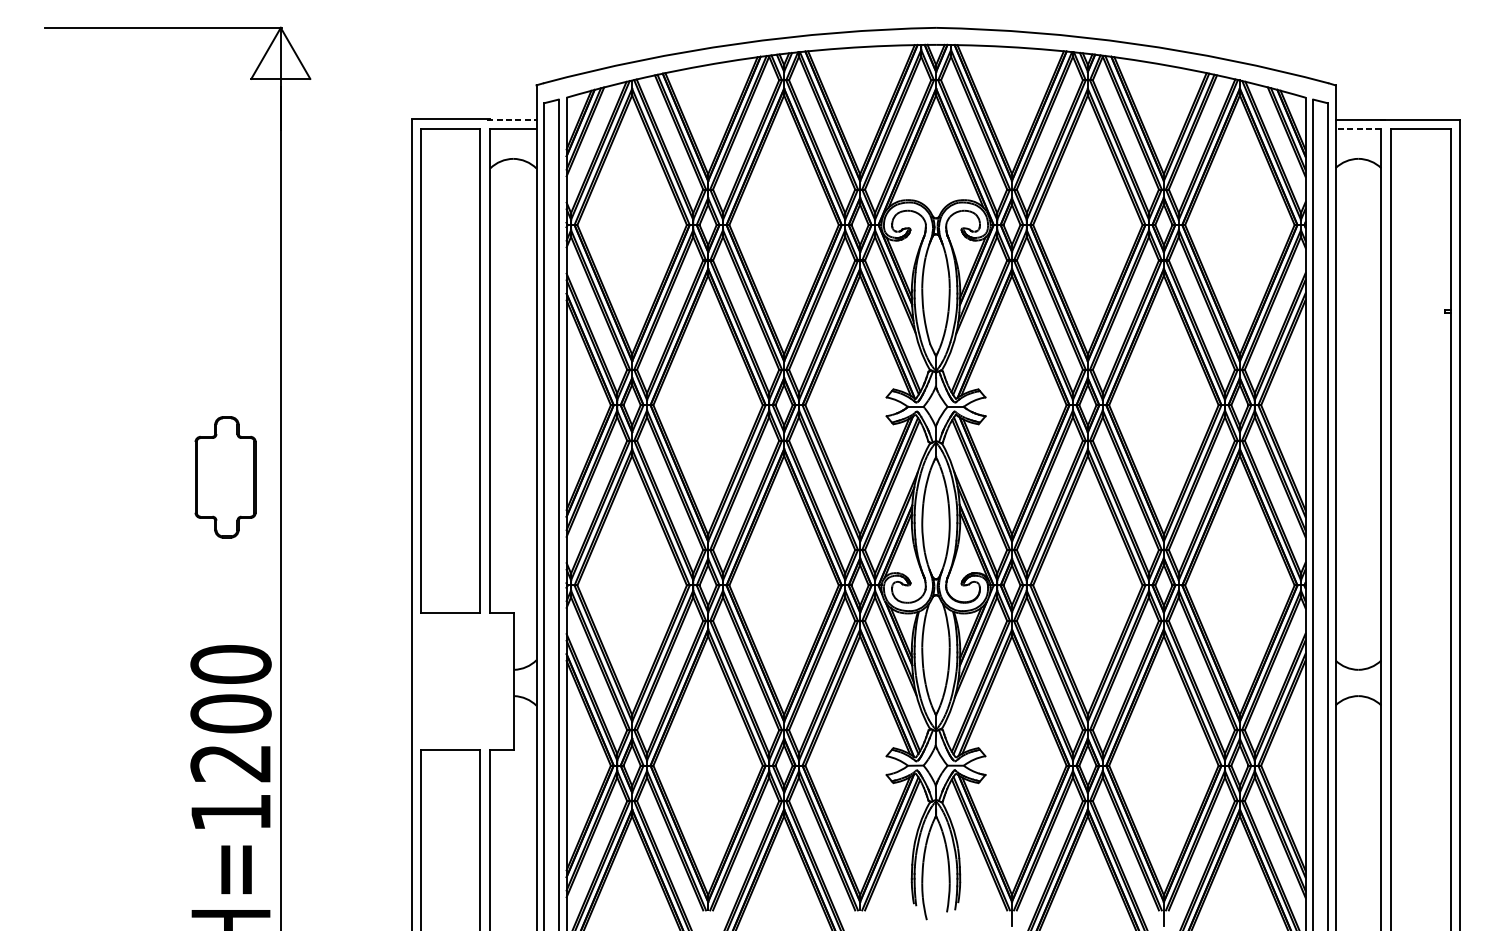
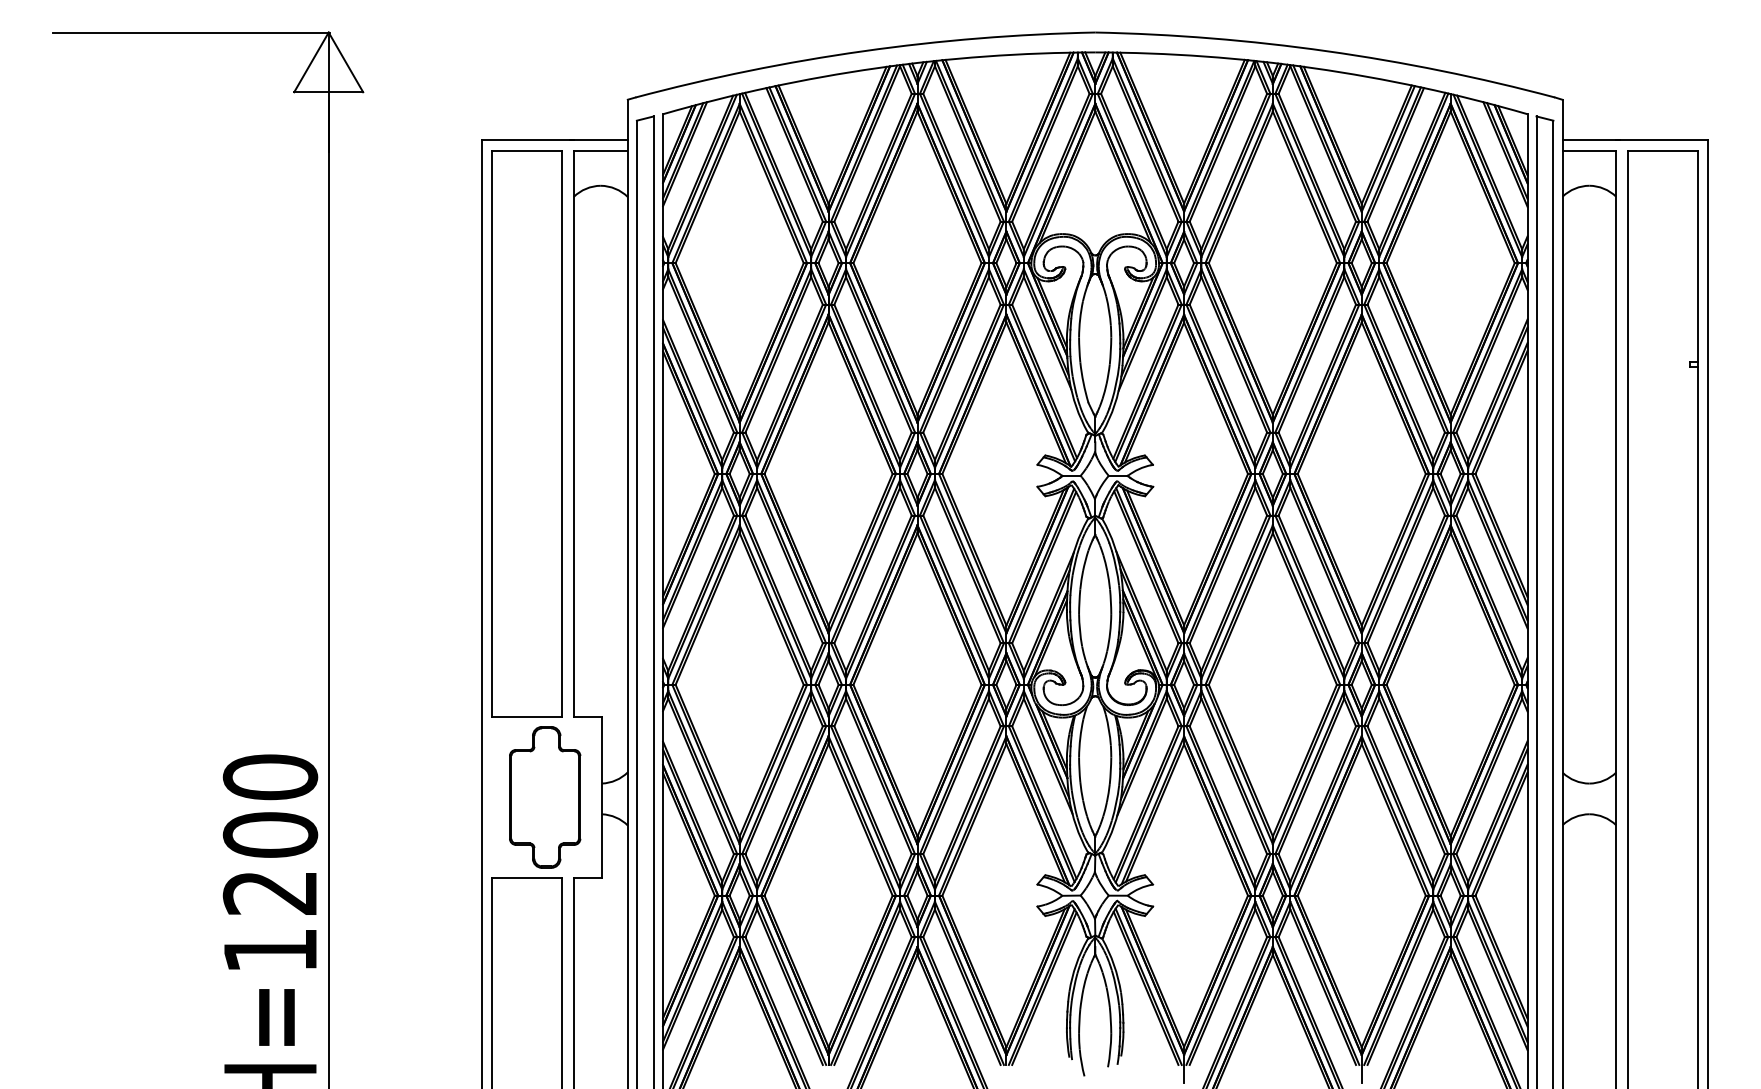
line: (511, 119) -> (598, 139), dashed -> solid
line: (1358, 128) -> (1589, 150), dashed -> solid
part: (225, 477) -> (545, 797), moved

